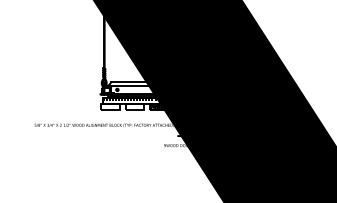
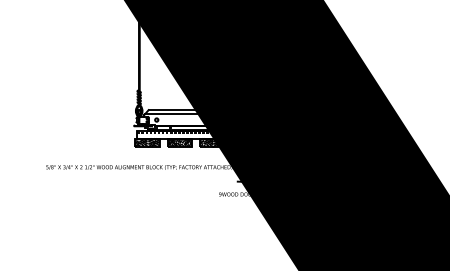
hatch: (110, 106) -> (147, 142), added
hatch: (134, 106) -> (179, 142), added

